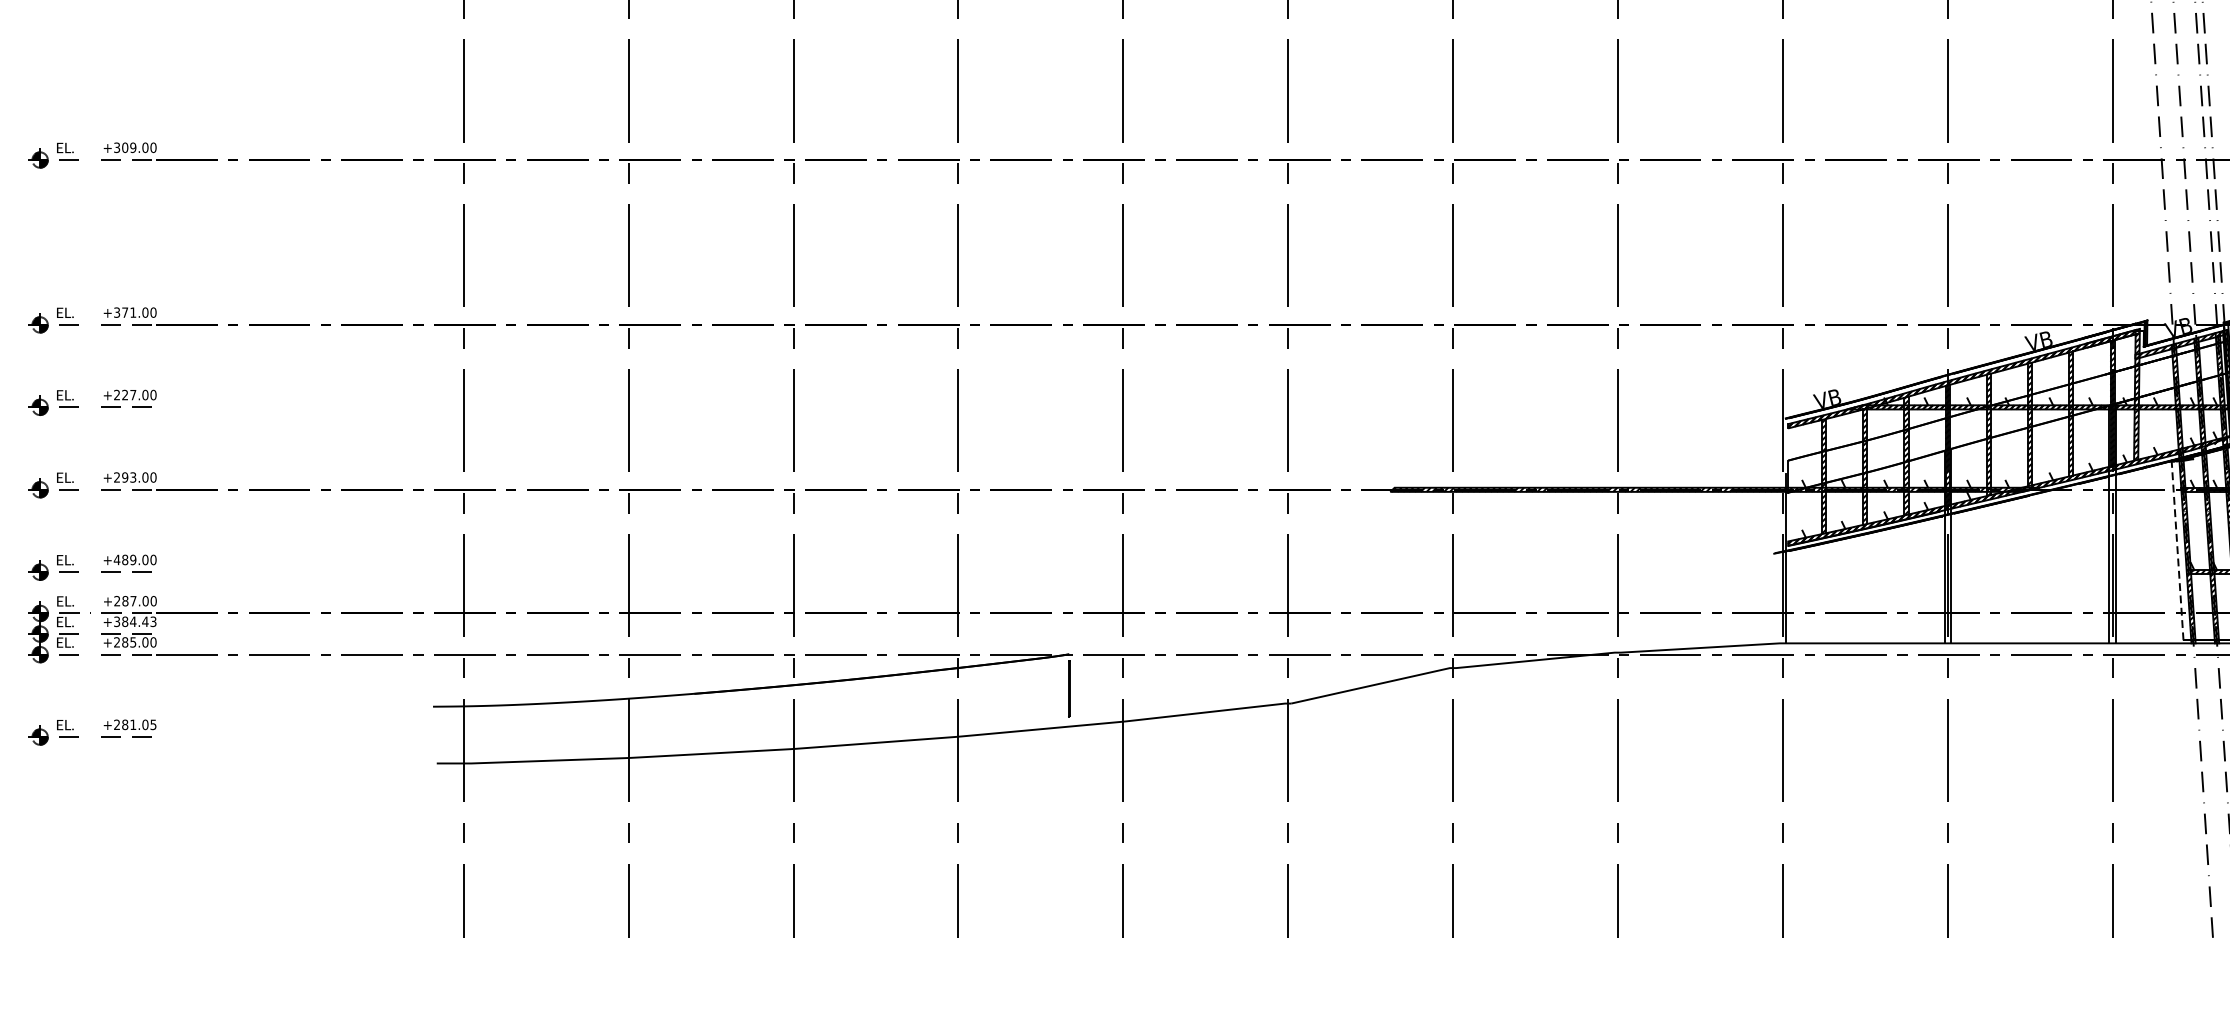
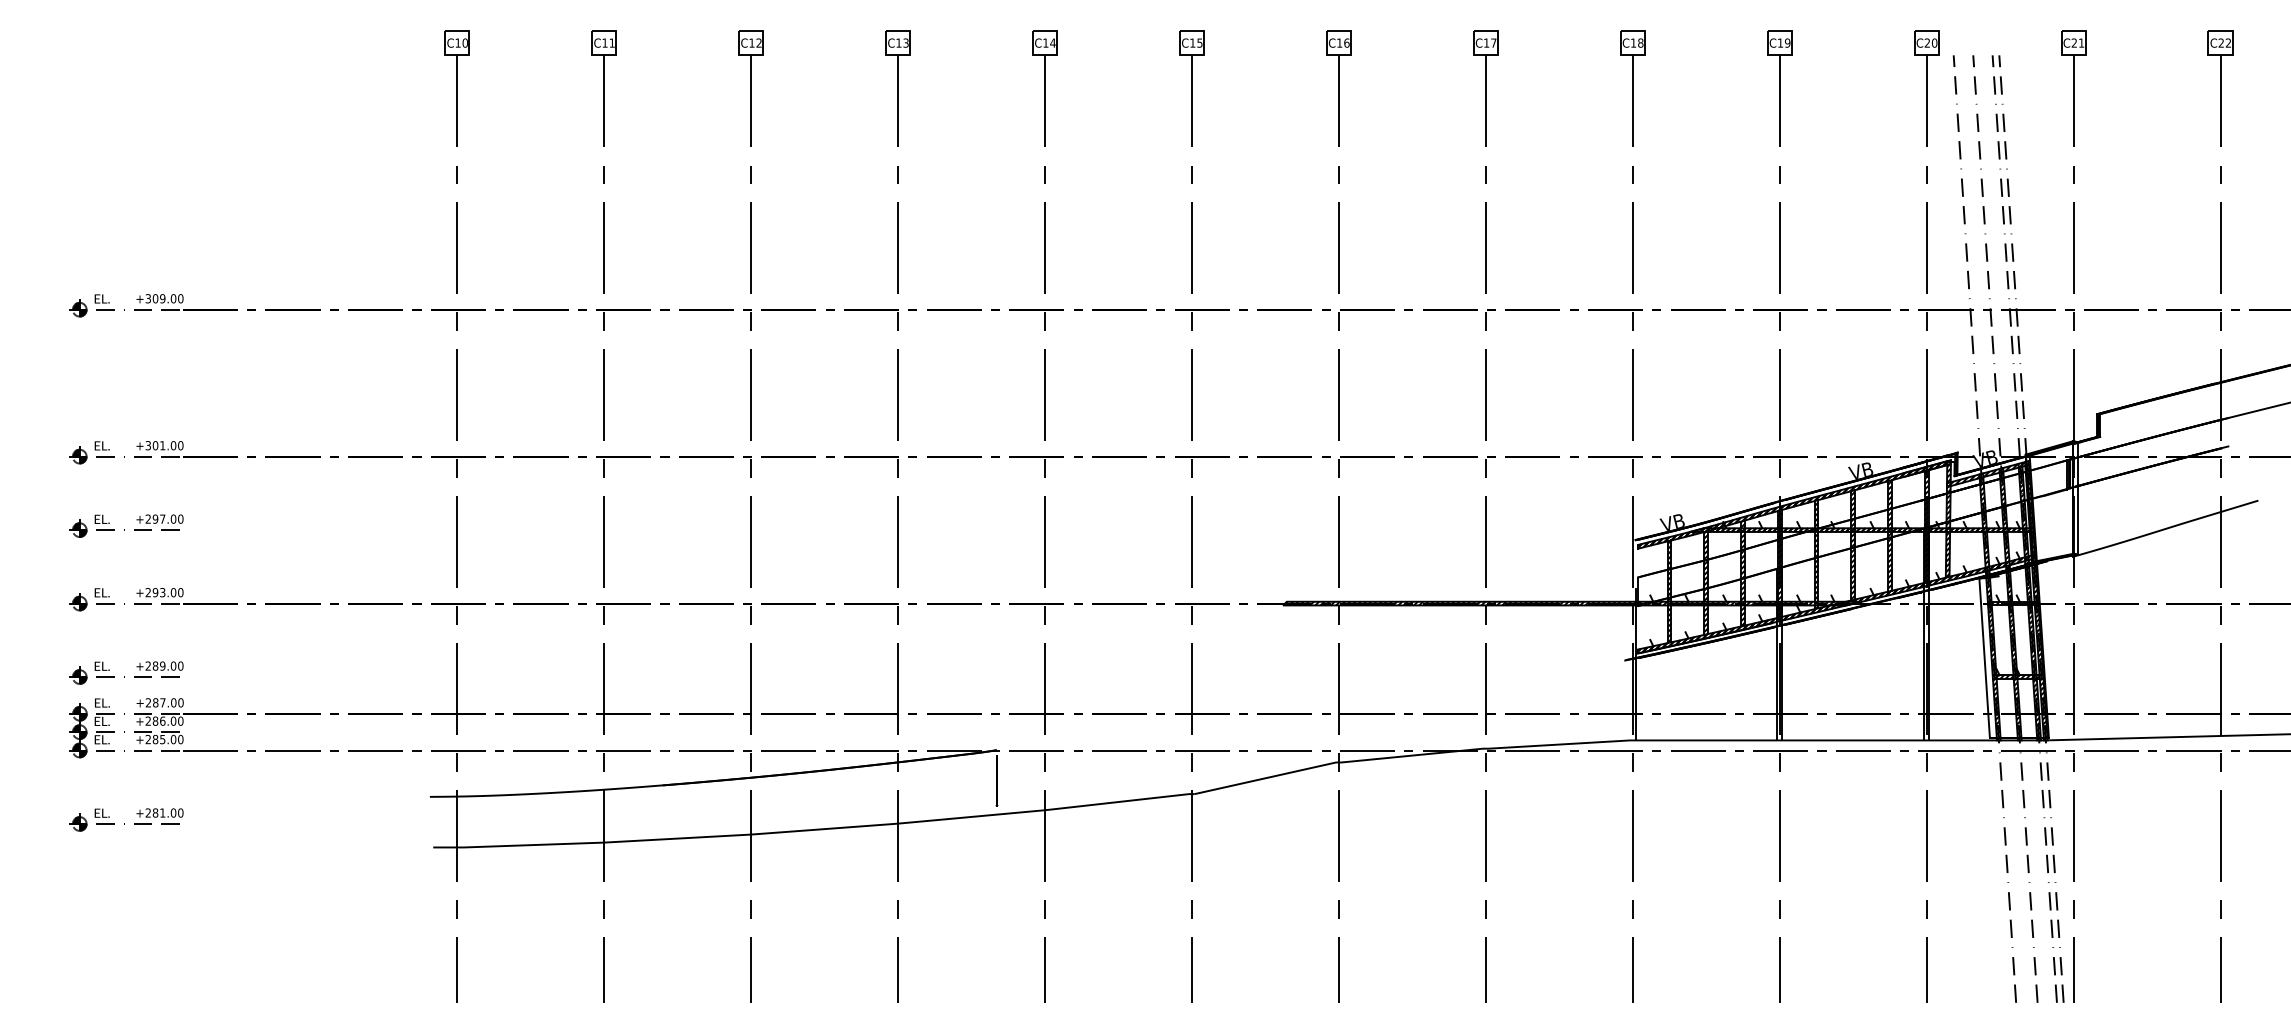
text: (125, 312) -> (155, 445), +371.00 -> +301.00
text: (125, 394) -> (155, 518), +227.00 -> +297.00
line: (2177, 551) -> (1984, 658), dashed -> solid
text: (117, 559) -> (148, 665), +489.00 -> +289.00
text: (135, 621) -> (164, 720), +384.43 -> +286.00
text: (153, 724) -> (180, 812), +281.05 -> +281.00

